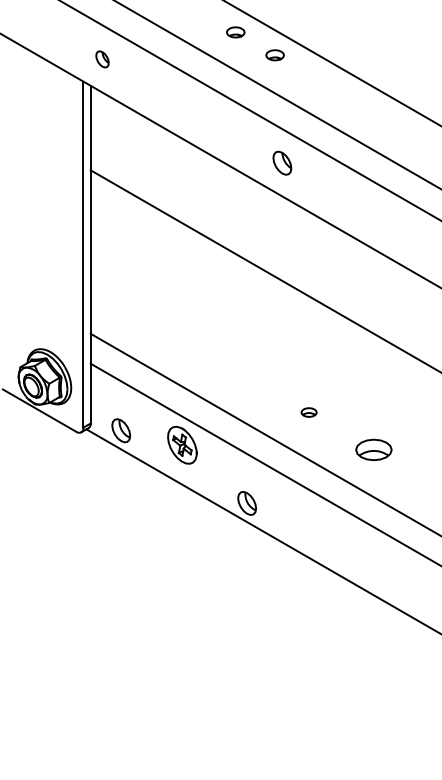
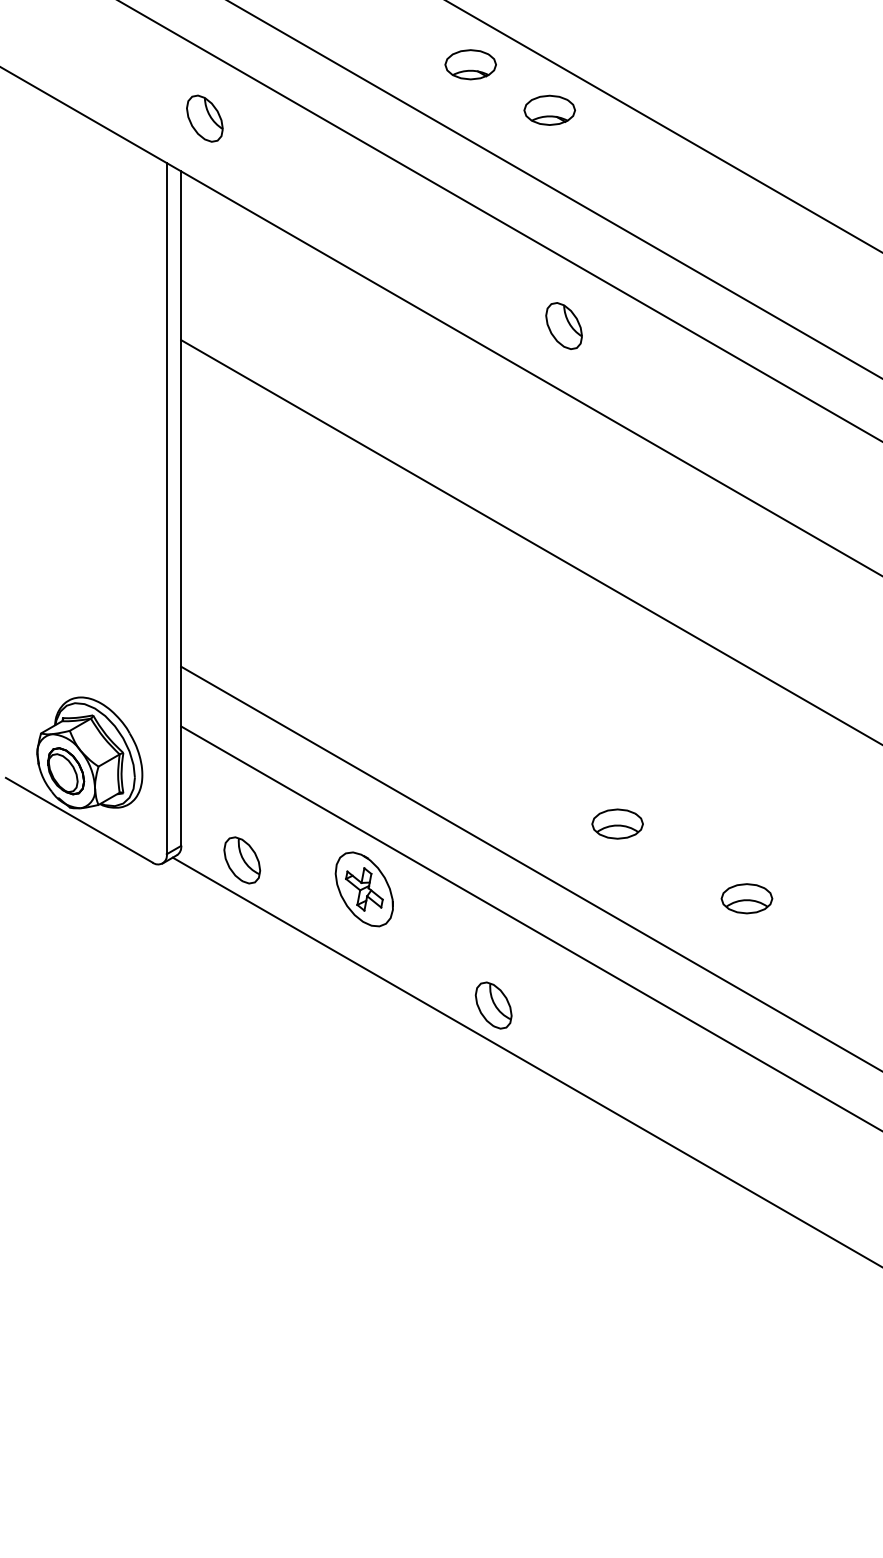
part: (235, 32) -> (470, 64), size x1.43
part: (274, 55) -> (548, 110), size x1.43
part: (102, 59) -> (204, 118), size x1.43
part: (308, 412) -> (616, 823), size x1.67
part: (373, 449) -> (746, 897), size x0.71

